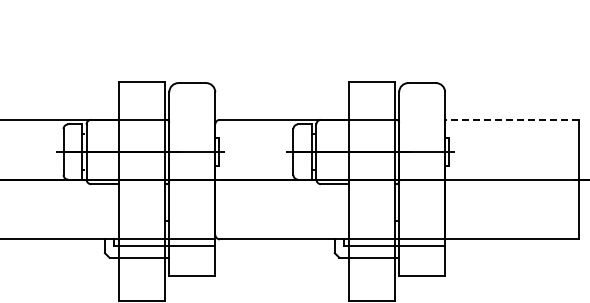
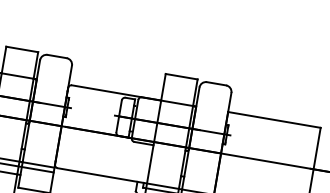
line: (511, 119) -> (274, 119), dashed -> solid

